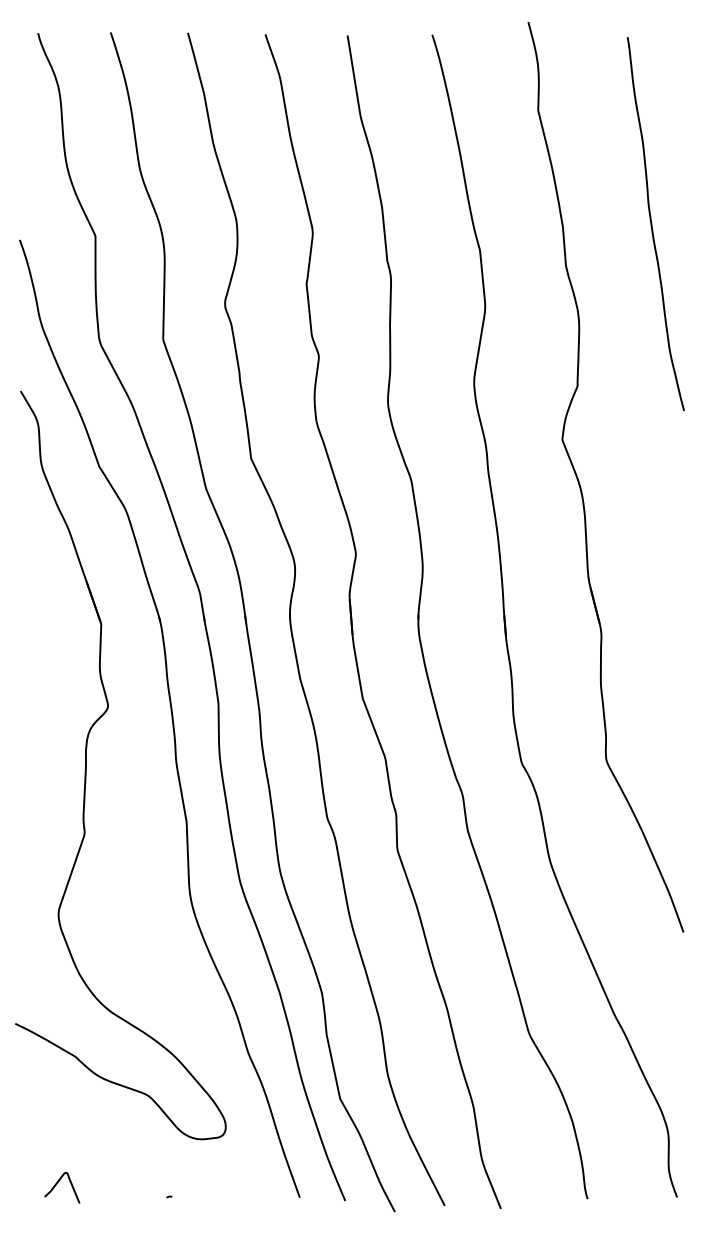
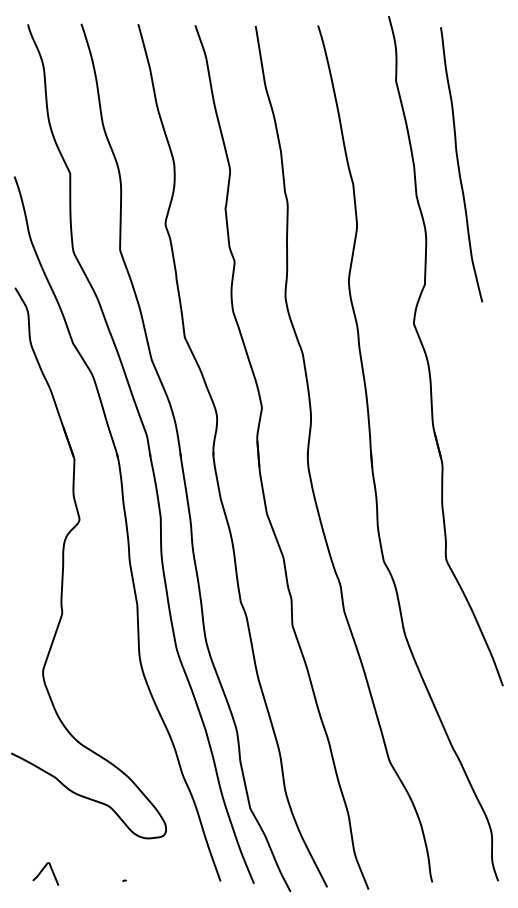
curve: (652, 223) -> (459, 164), moved

